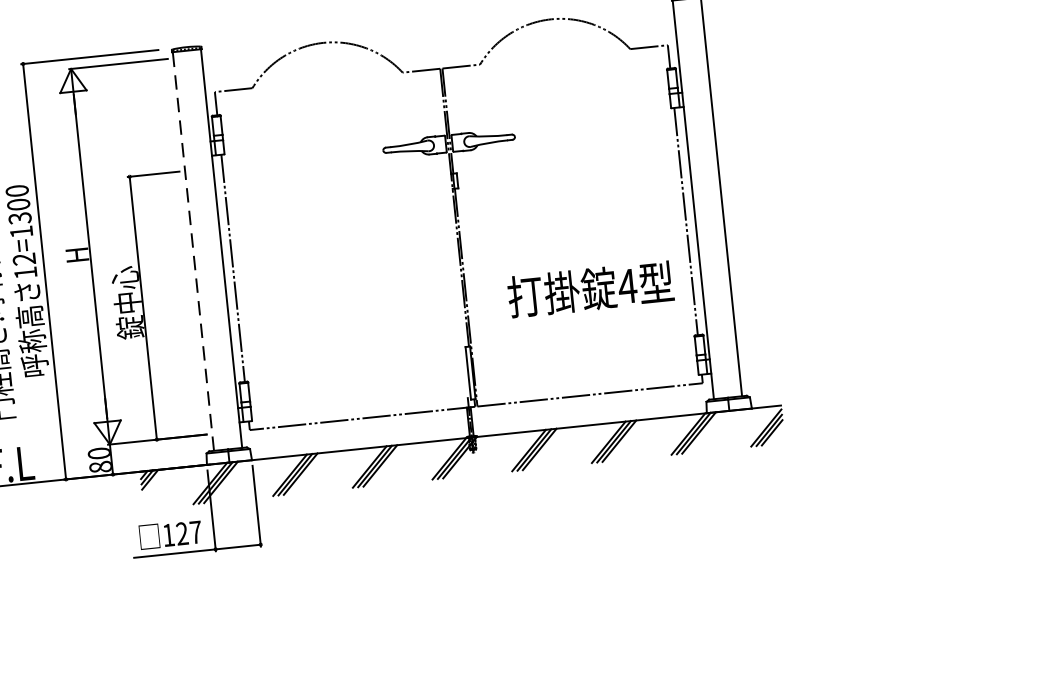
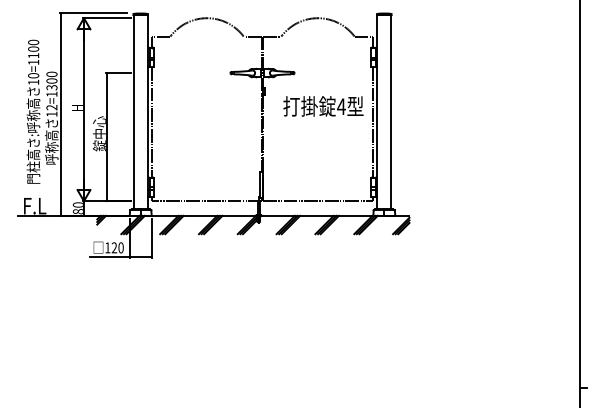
line: (192, 249) -> (133, 111), dashed -> solid
text: (590, 289) -> (323, 106), moved
text: (194, 531) -> (120, 247), 127 -> 120

